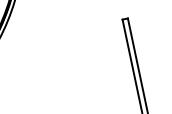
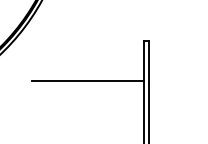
line: (75, 70) -> (87, 80), added

